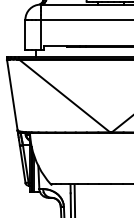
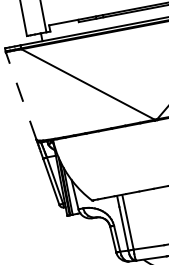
line: (12, 95) -> (21, 96), solid -> dashed

